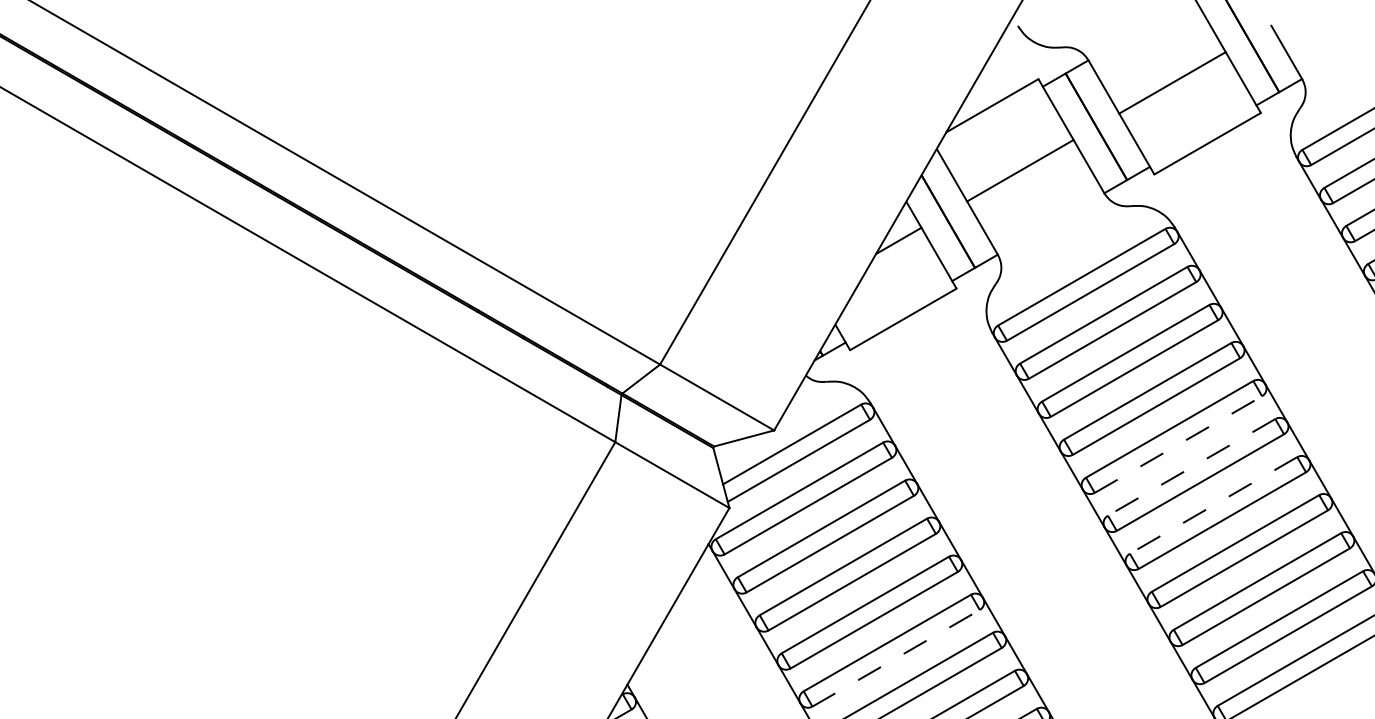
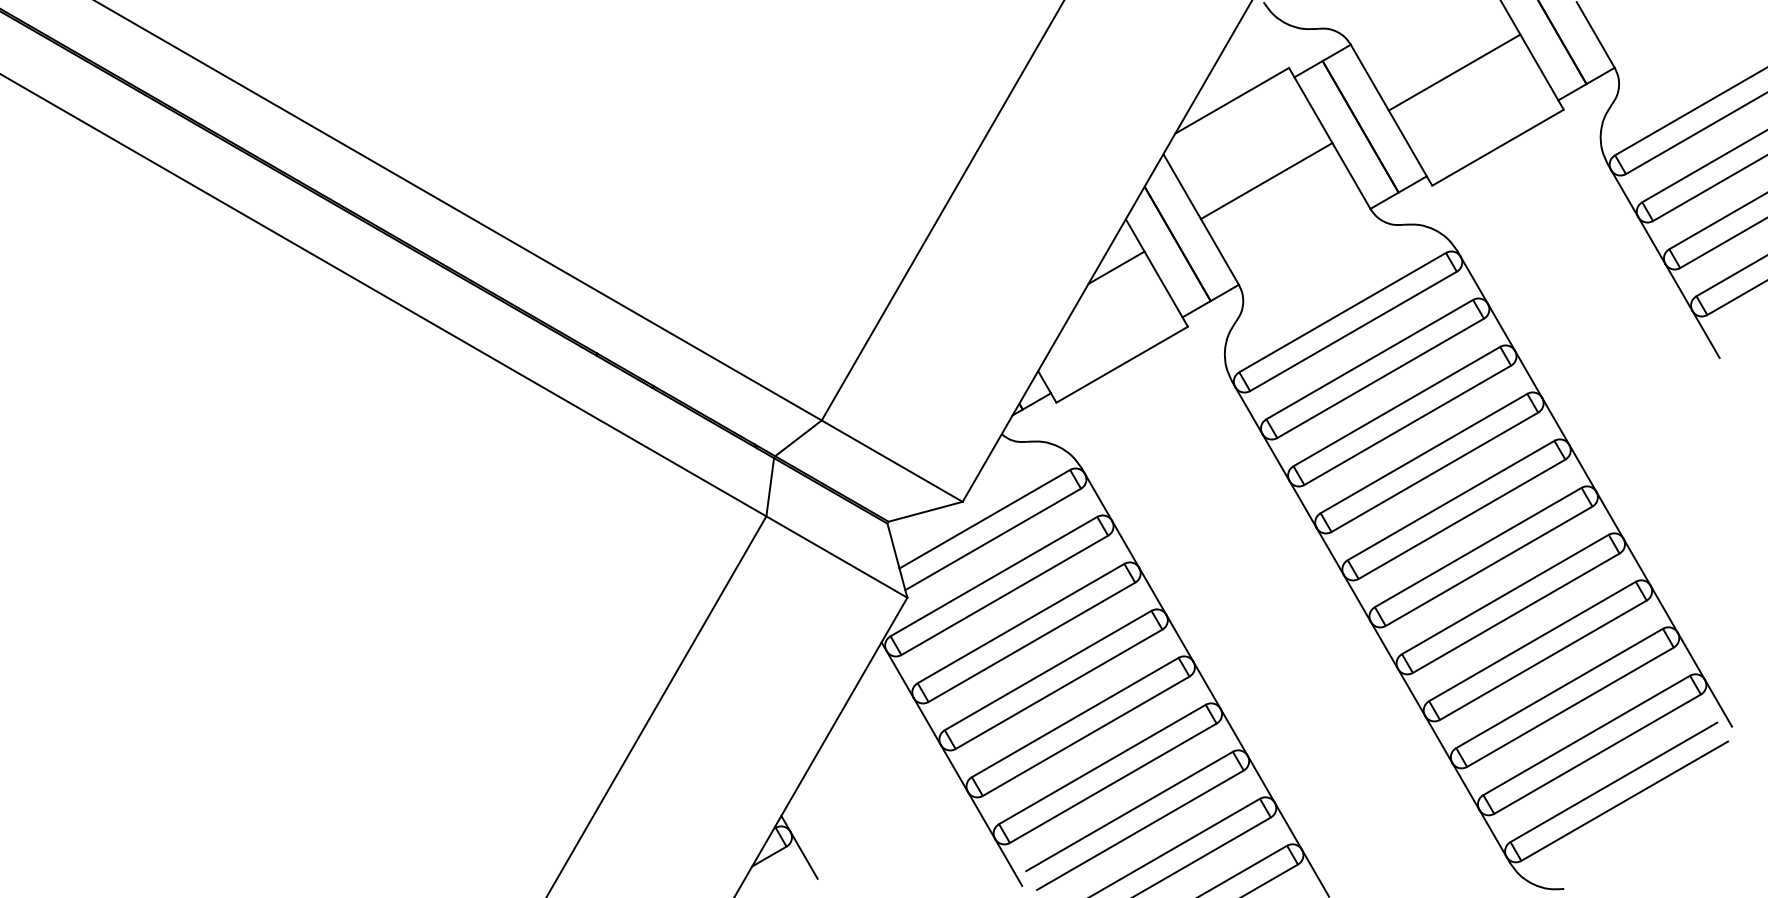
line: (1178, 444) -> (1462, 519), dashed -> solid
line: (1191, 467) -> (1477, 547), dashed -> solid
line: (1212, 505) -> (1504, 594), dashed -> solid
line: (896, 658) -> (1113, 783), dashed -> solid

